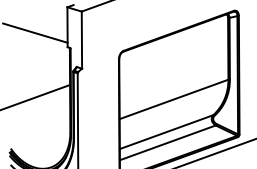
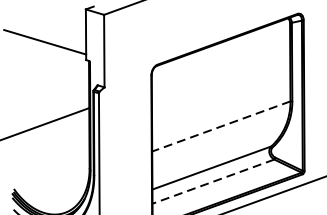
line: (174, 99) -> (221, 126), solid -> dashed
line: (167, 143) -> (213, 182), solid -> dashed

